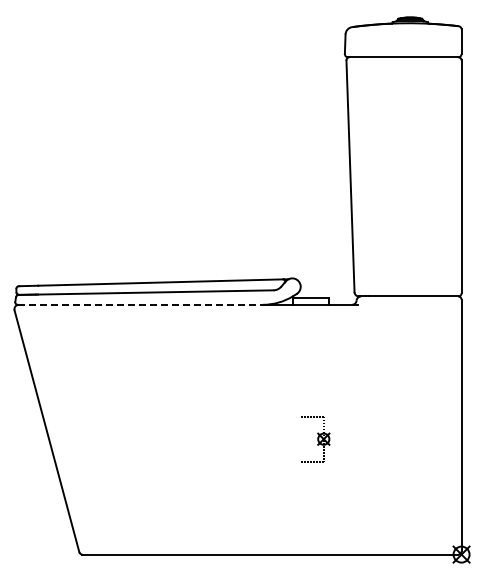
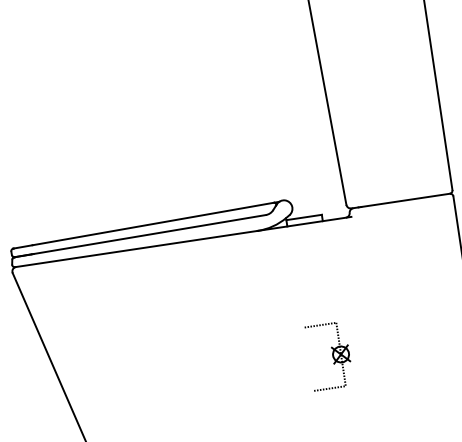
line: (140, 304) -> (136, 248), dashed -> solid
part: (315, 438) -> (329, 355), size x1.43

